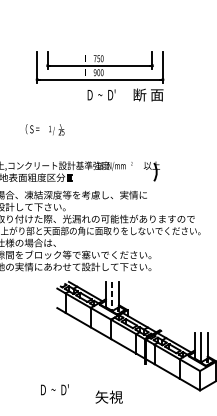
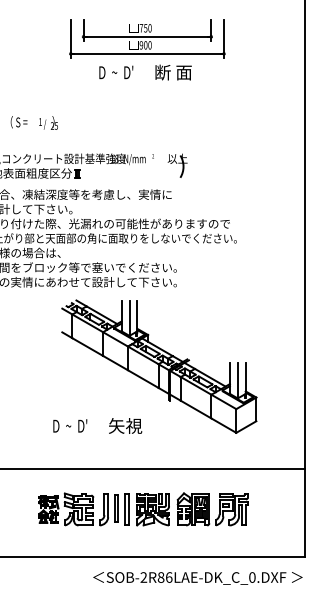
part: (100, 67) -> (147, 38), moved
text: (44, 129) -> (33, 122), moved
line: (112, 296) -> (129, 318), dashed -> solid
text: (55, 389) -> (70, 425), moved
text: (109, 396) -> (125, 425), moved

